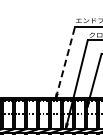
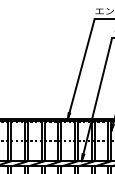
line: (65, 62) -> (81, 69), dashed -> solid

